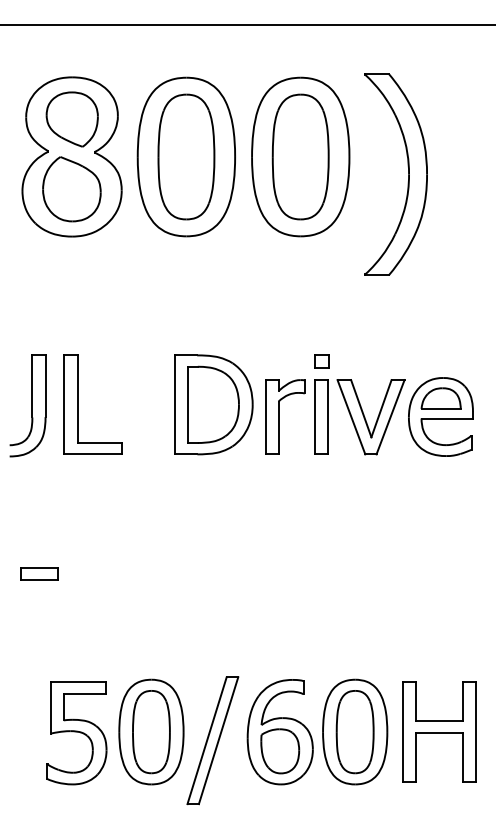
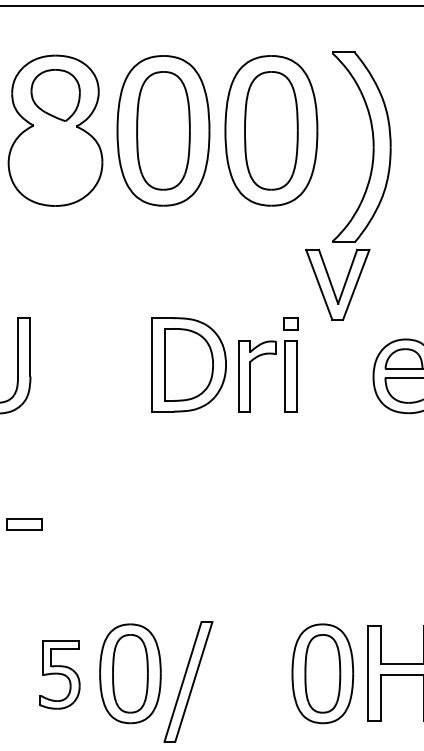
part: (71, 189) -> (54, 161), removed
part: (78, 404) -> (61, 364), removed
part: (370, 417) -> (337, 285), moved
part: (279, 732) -> (251, 674), removed
part: (76, 733) -> (59, 675), size x0.7

